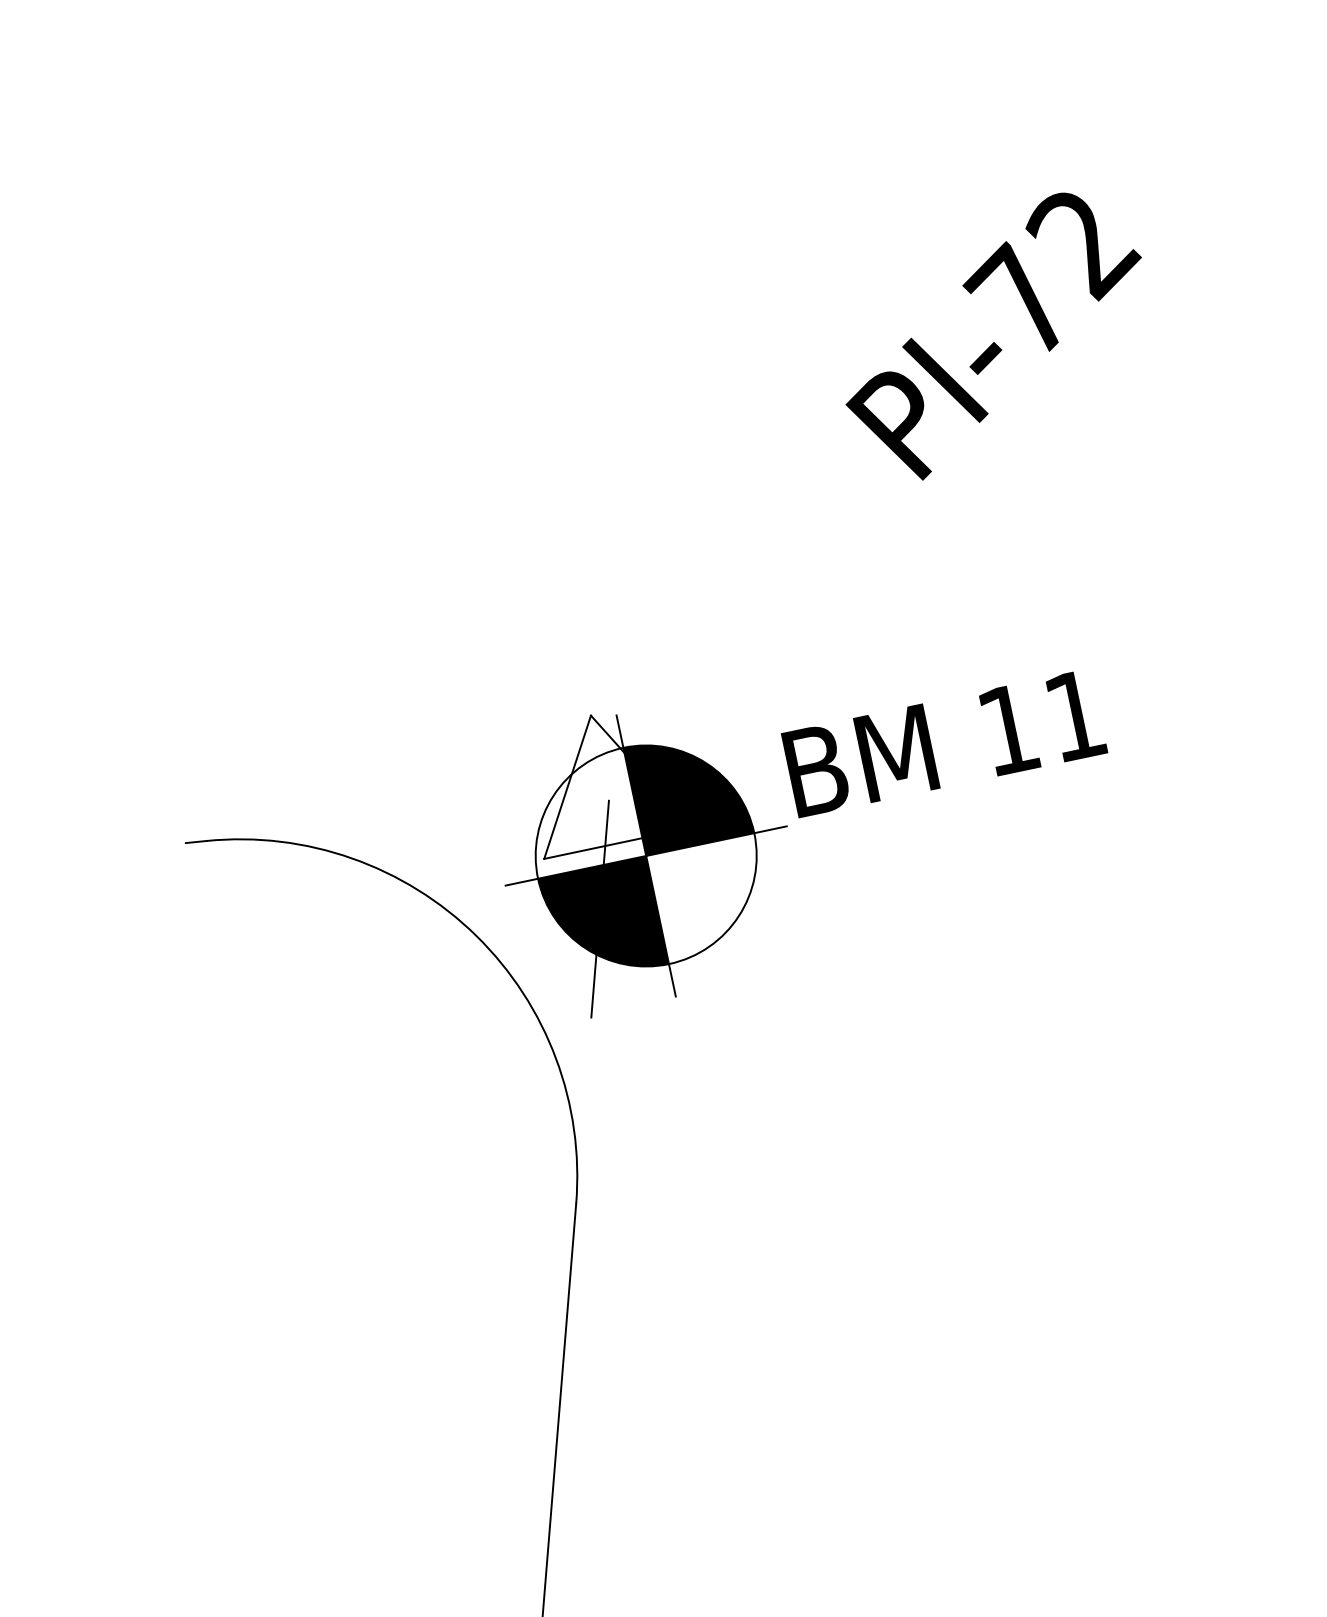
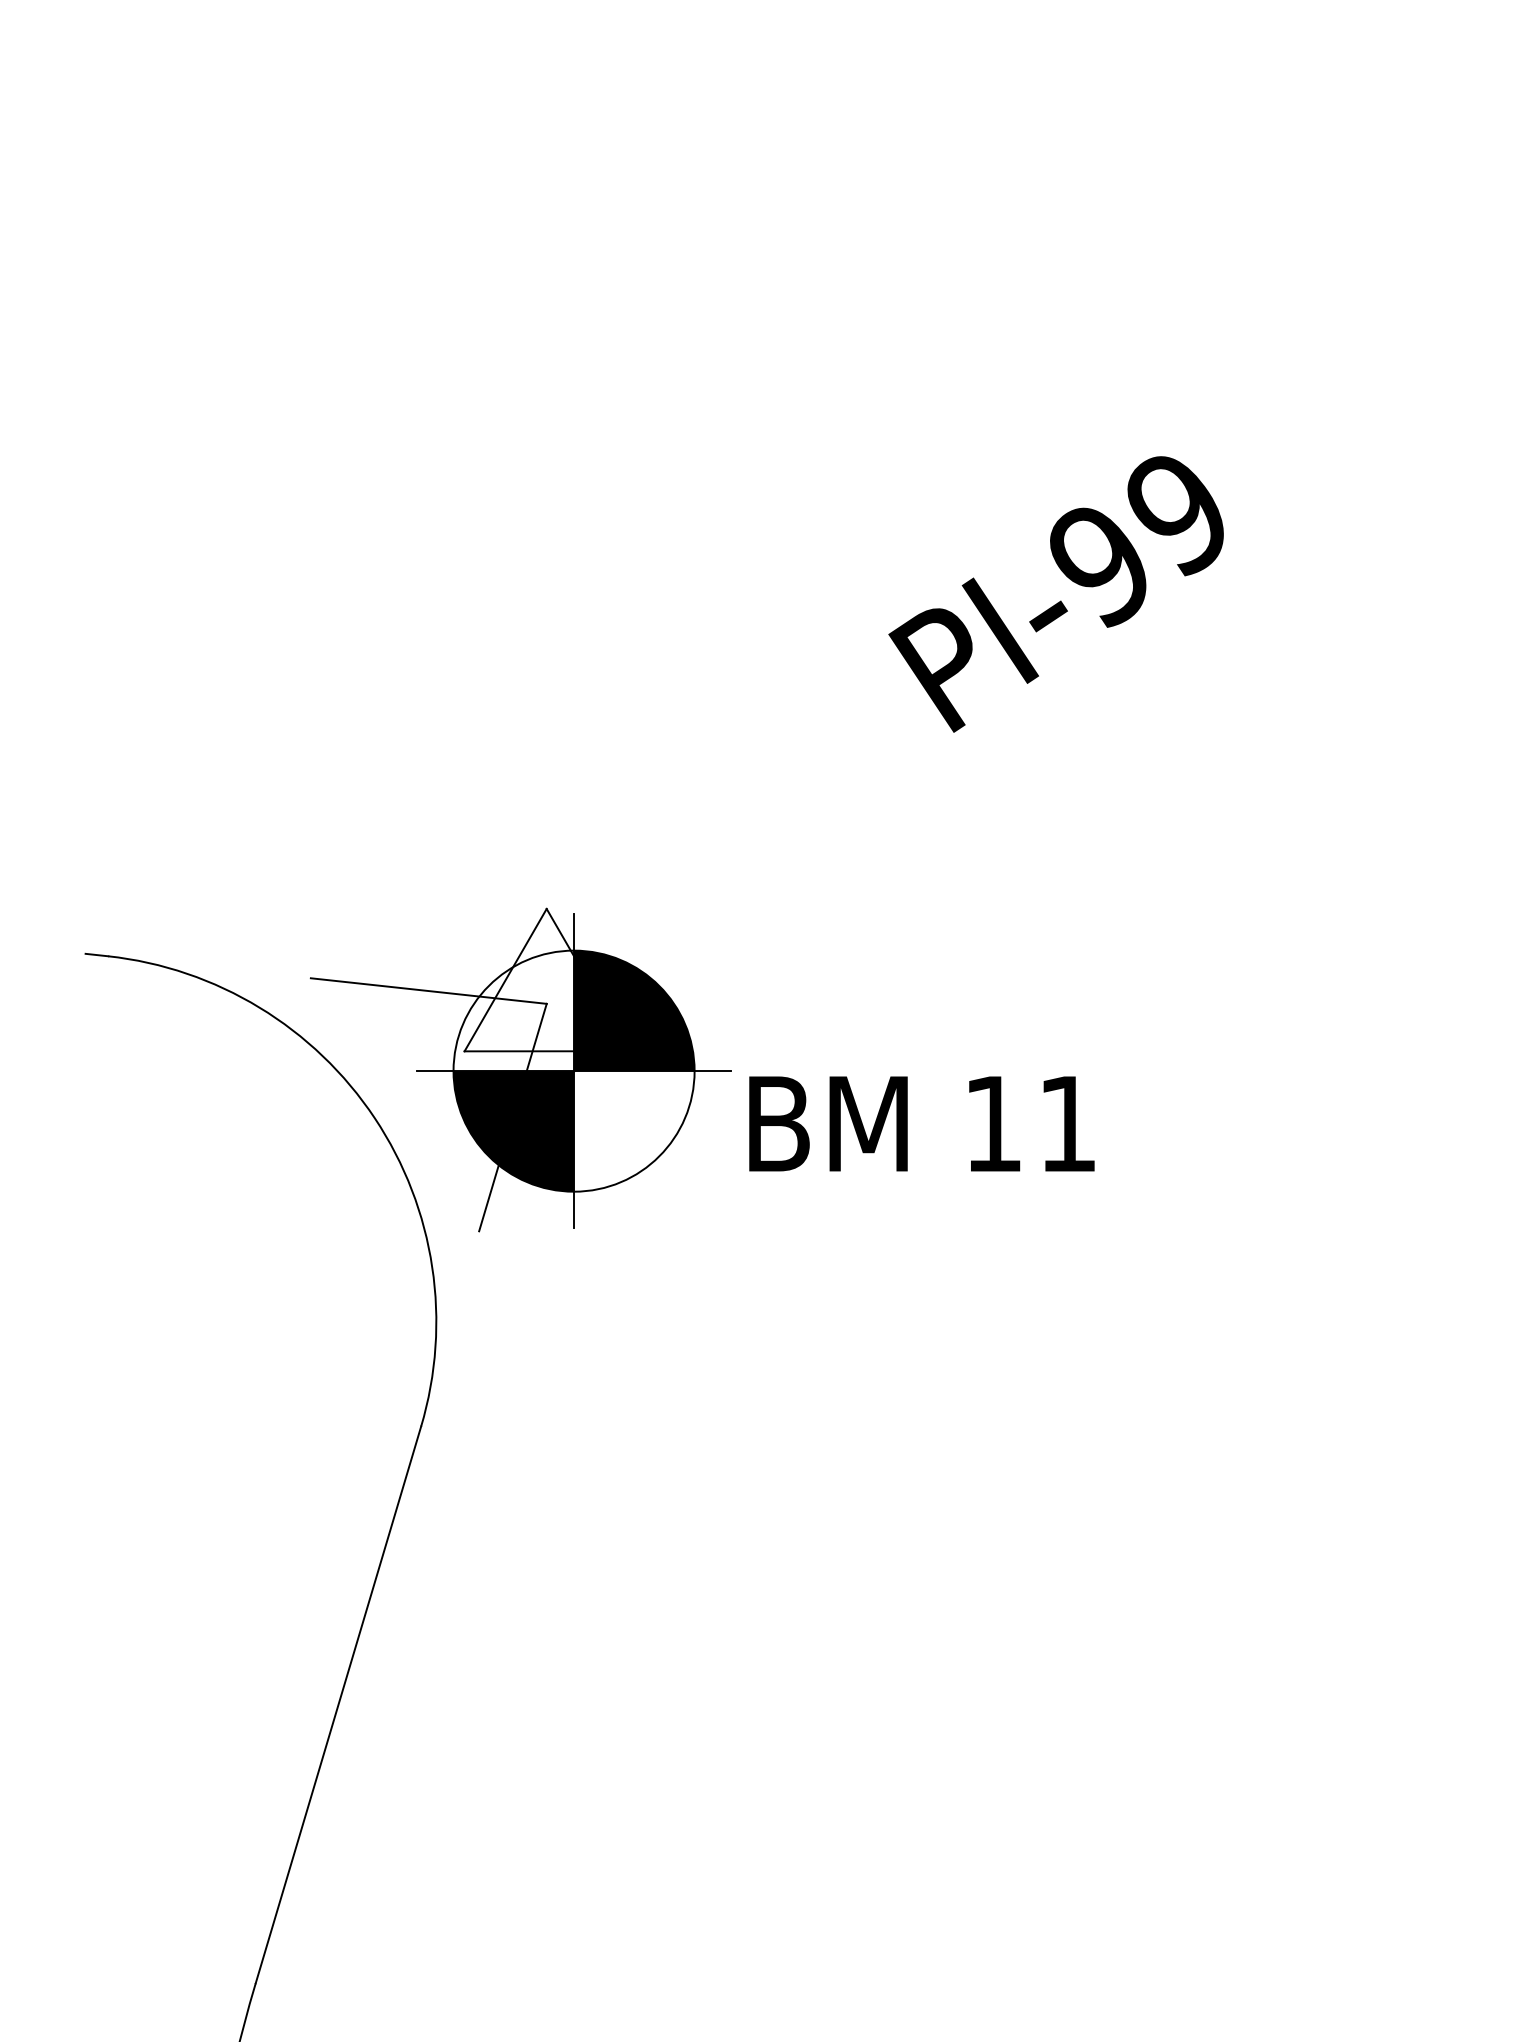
text: (1052, 274) -> (1138, 541), PI-72 -> PI-99
text: (944, 742) -> (921, 1123), moved
line: (500, 811) -> (428, 990), added

